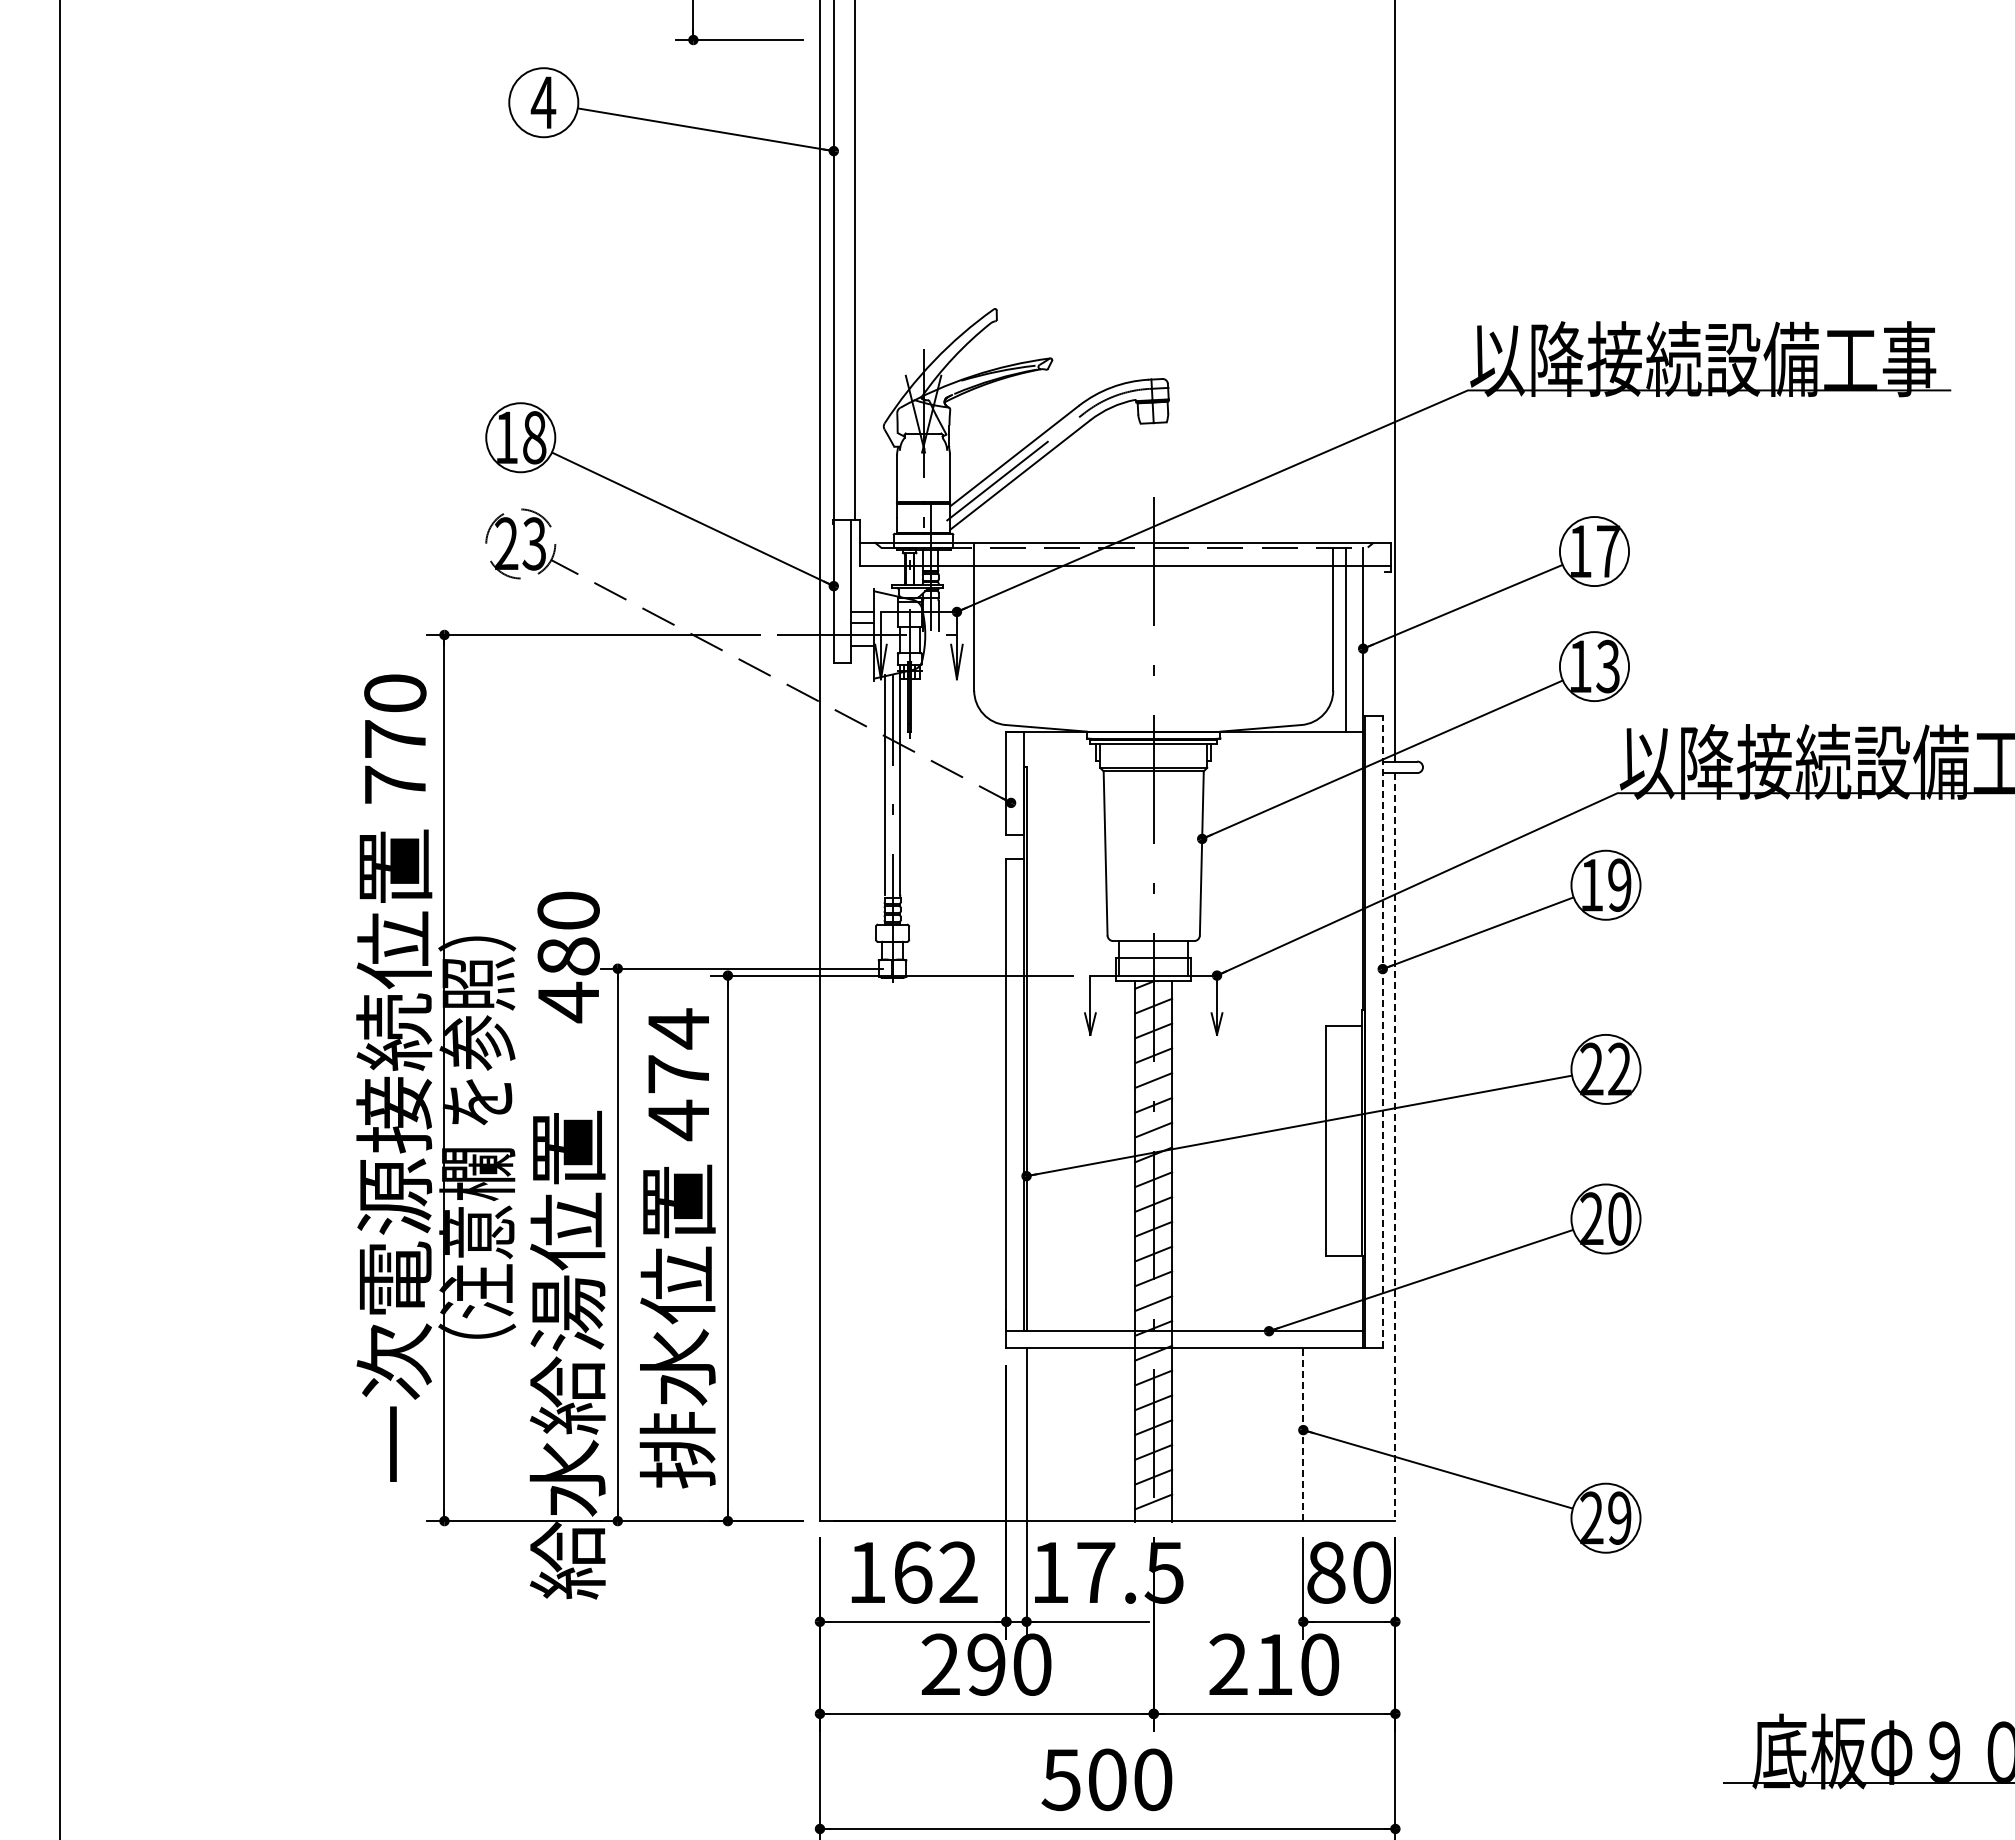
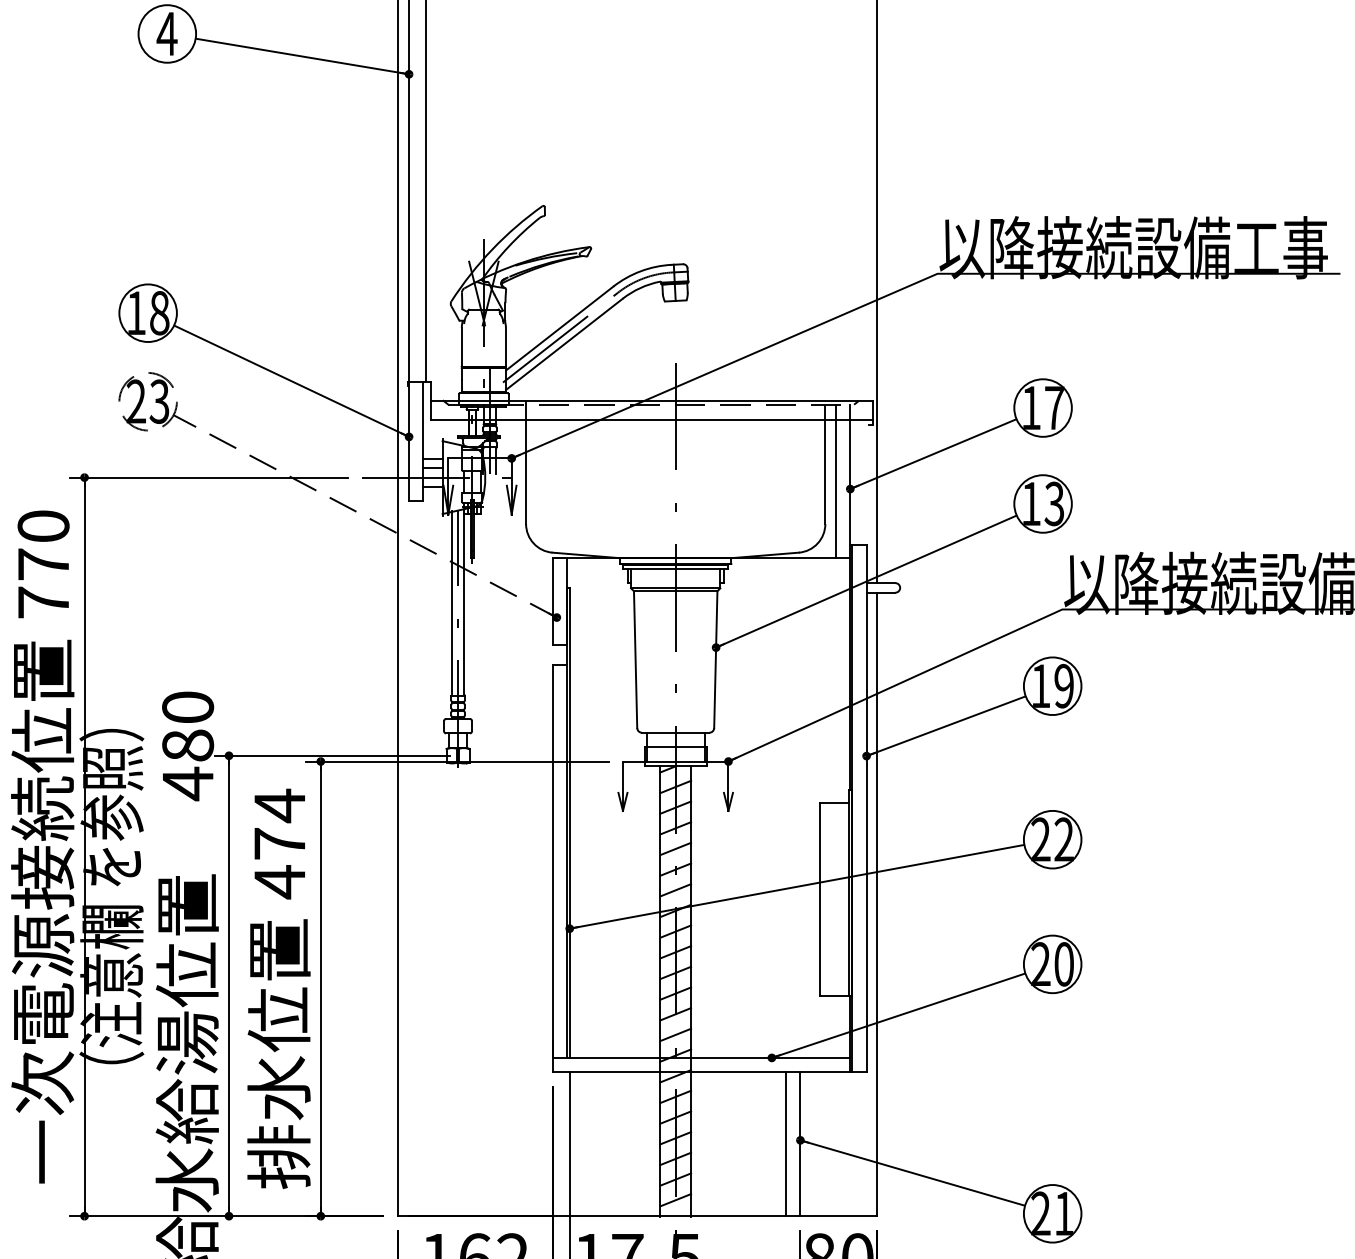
line: (1382, 1031) -> (866, 808), dashed -> solid
line: (1395, 1147) -> (877, 904), dashed -> solid
line: (1286, 1434) -> (786, 1144), added
line: (1303, 1434) -> (800, 1144), dashed -> solid
text: (1619, 1517) -> (1063, 1213), 29 -> 21

